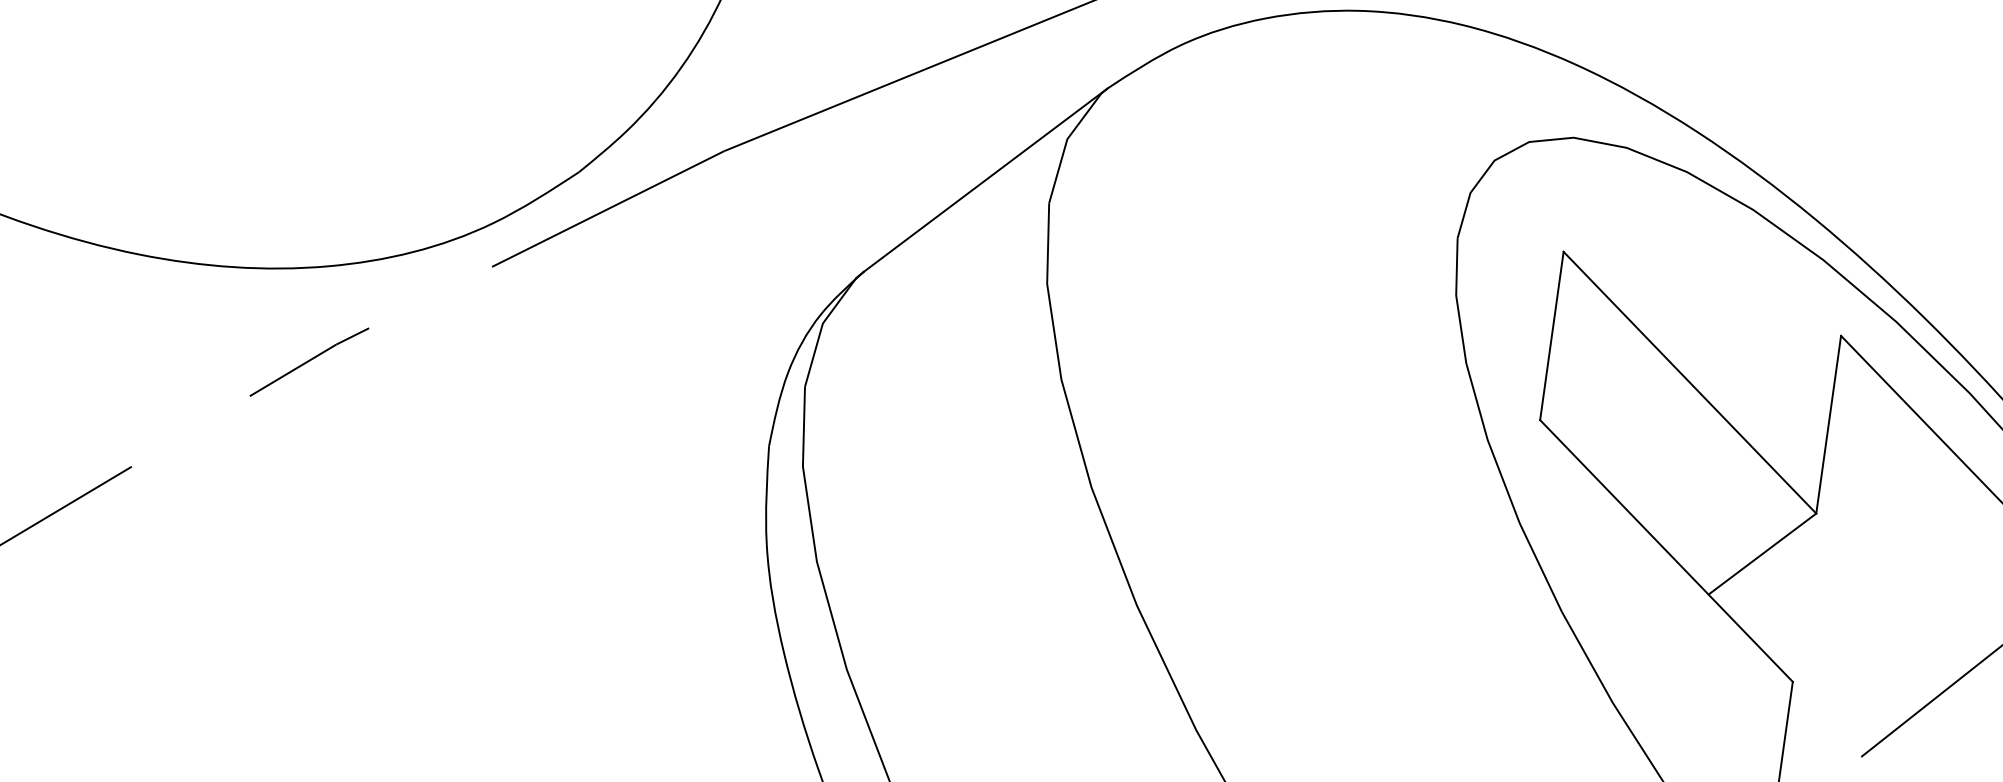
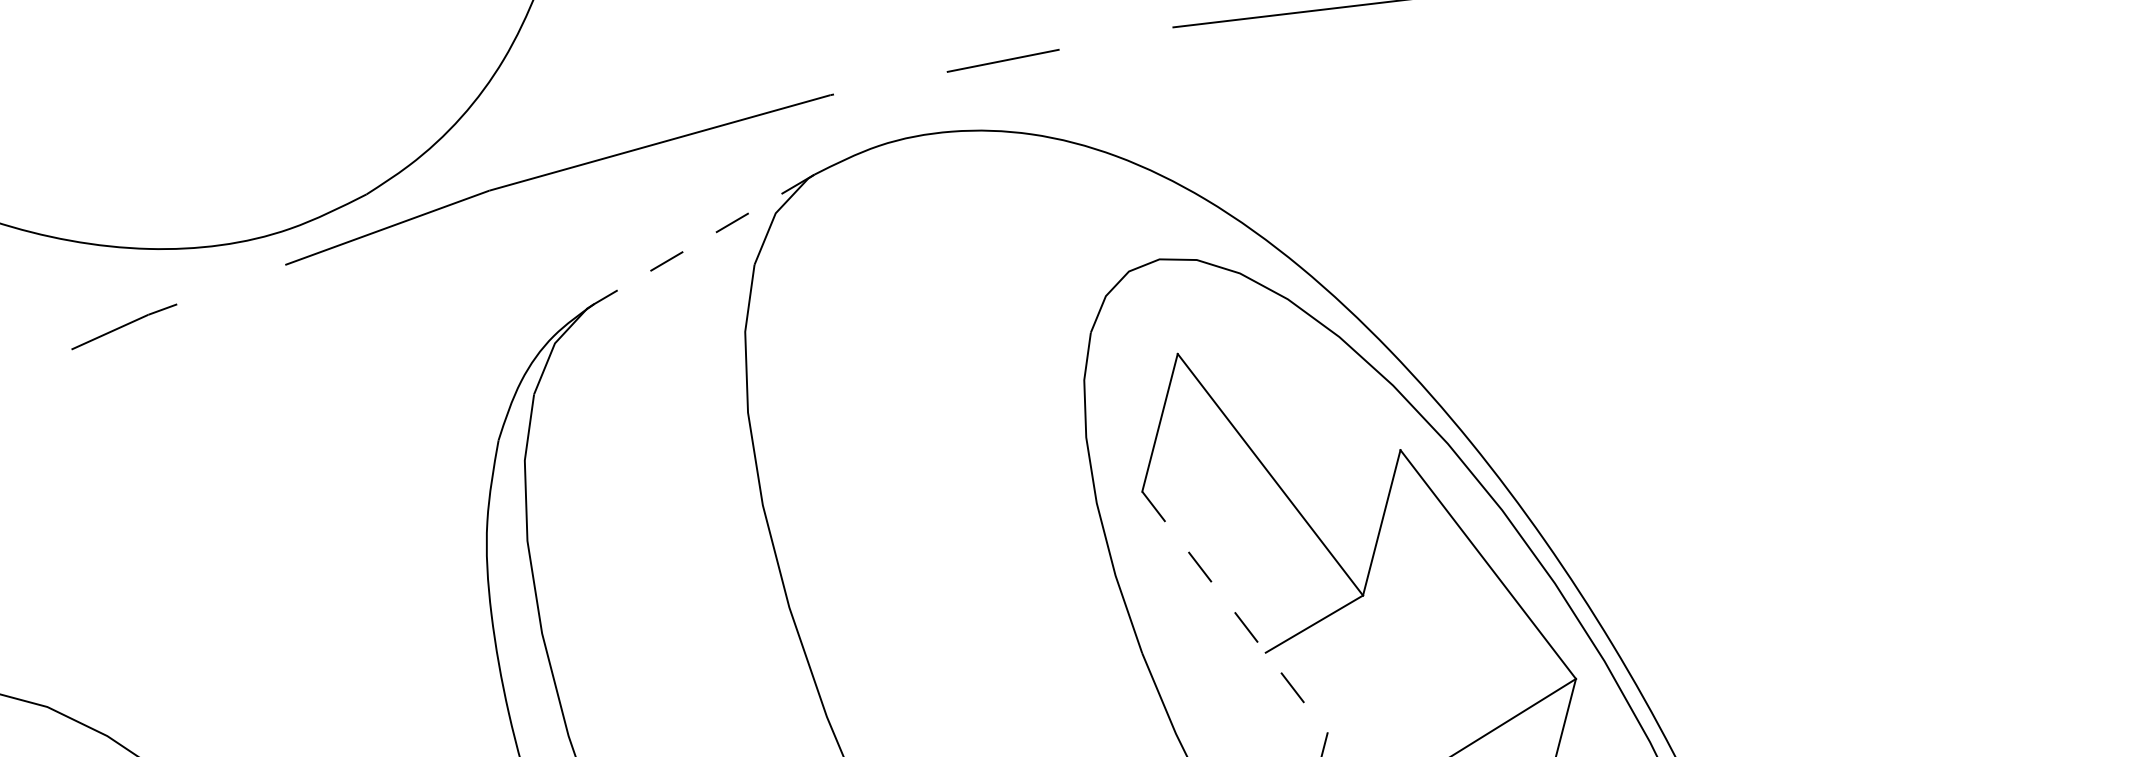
line: (986, 179) -> (704, 239), solid -> dashed
line: (1667, 550) -> (1235, 612), solid -> dashed

